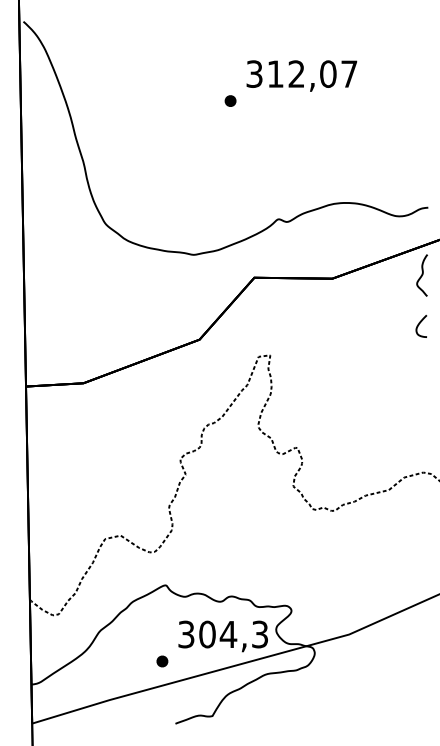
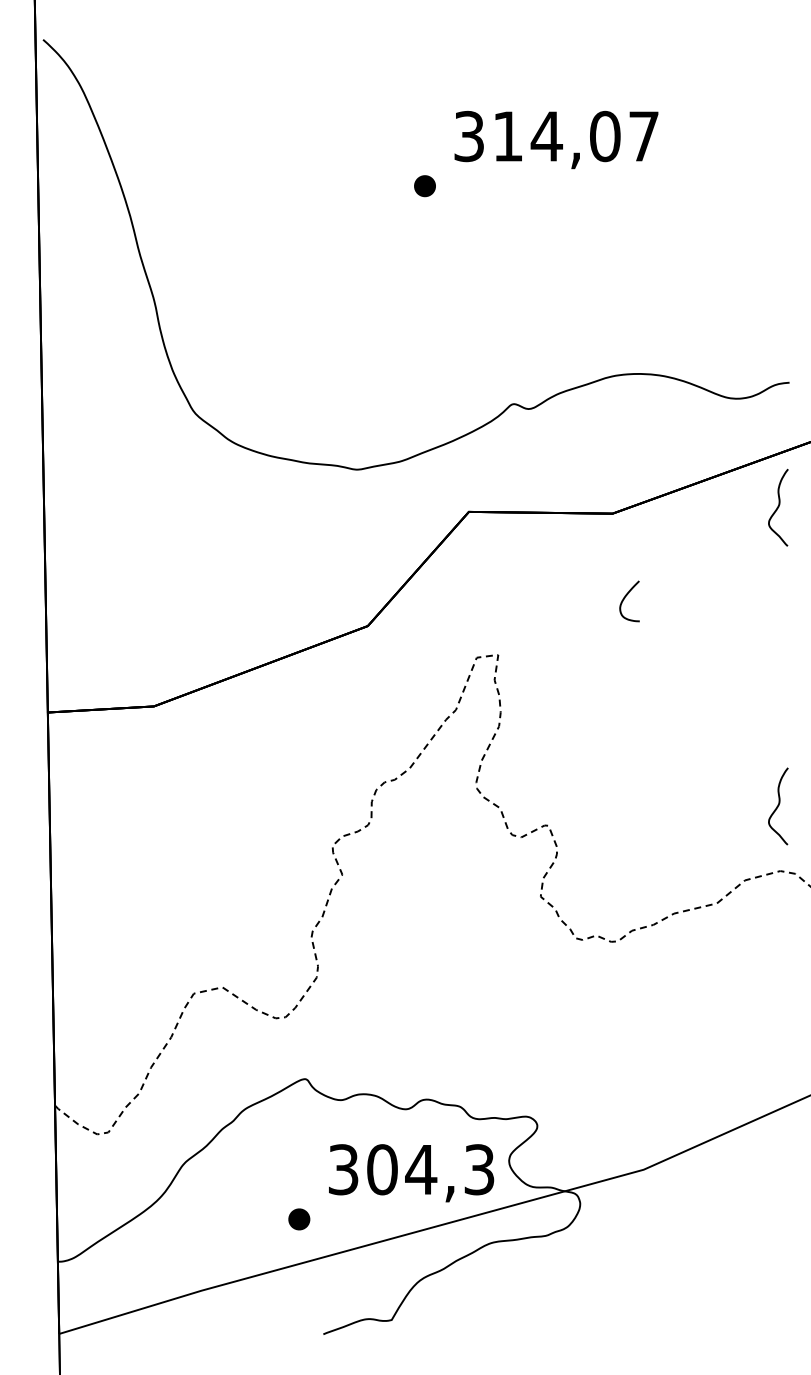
text: (296, 73) -> (546, 135), 312,07 -> 314,07
curve: (419, 325) -> (625, 599), moved
curve: (421, 437) -> (777, 806), added

